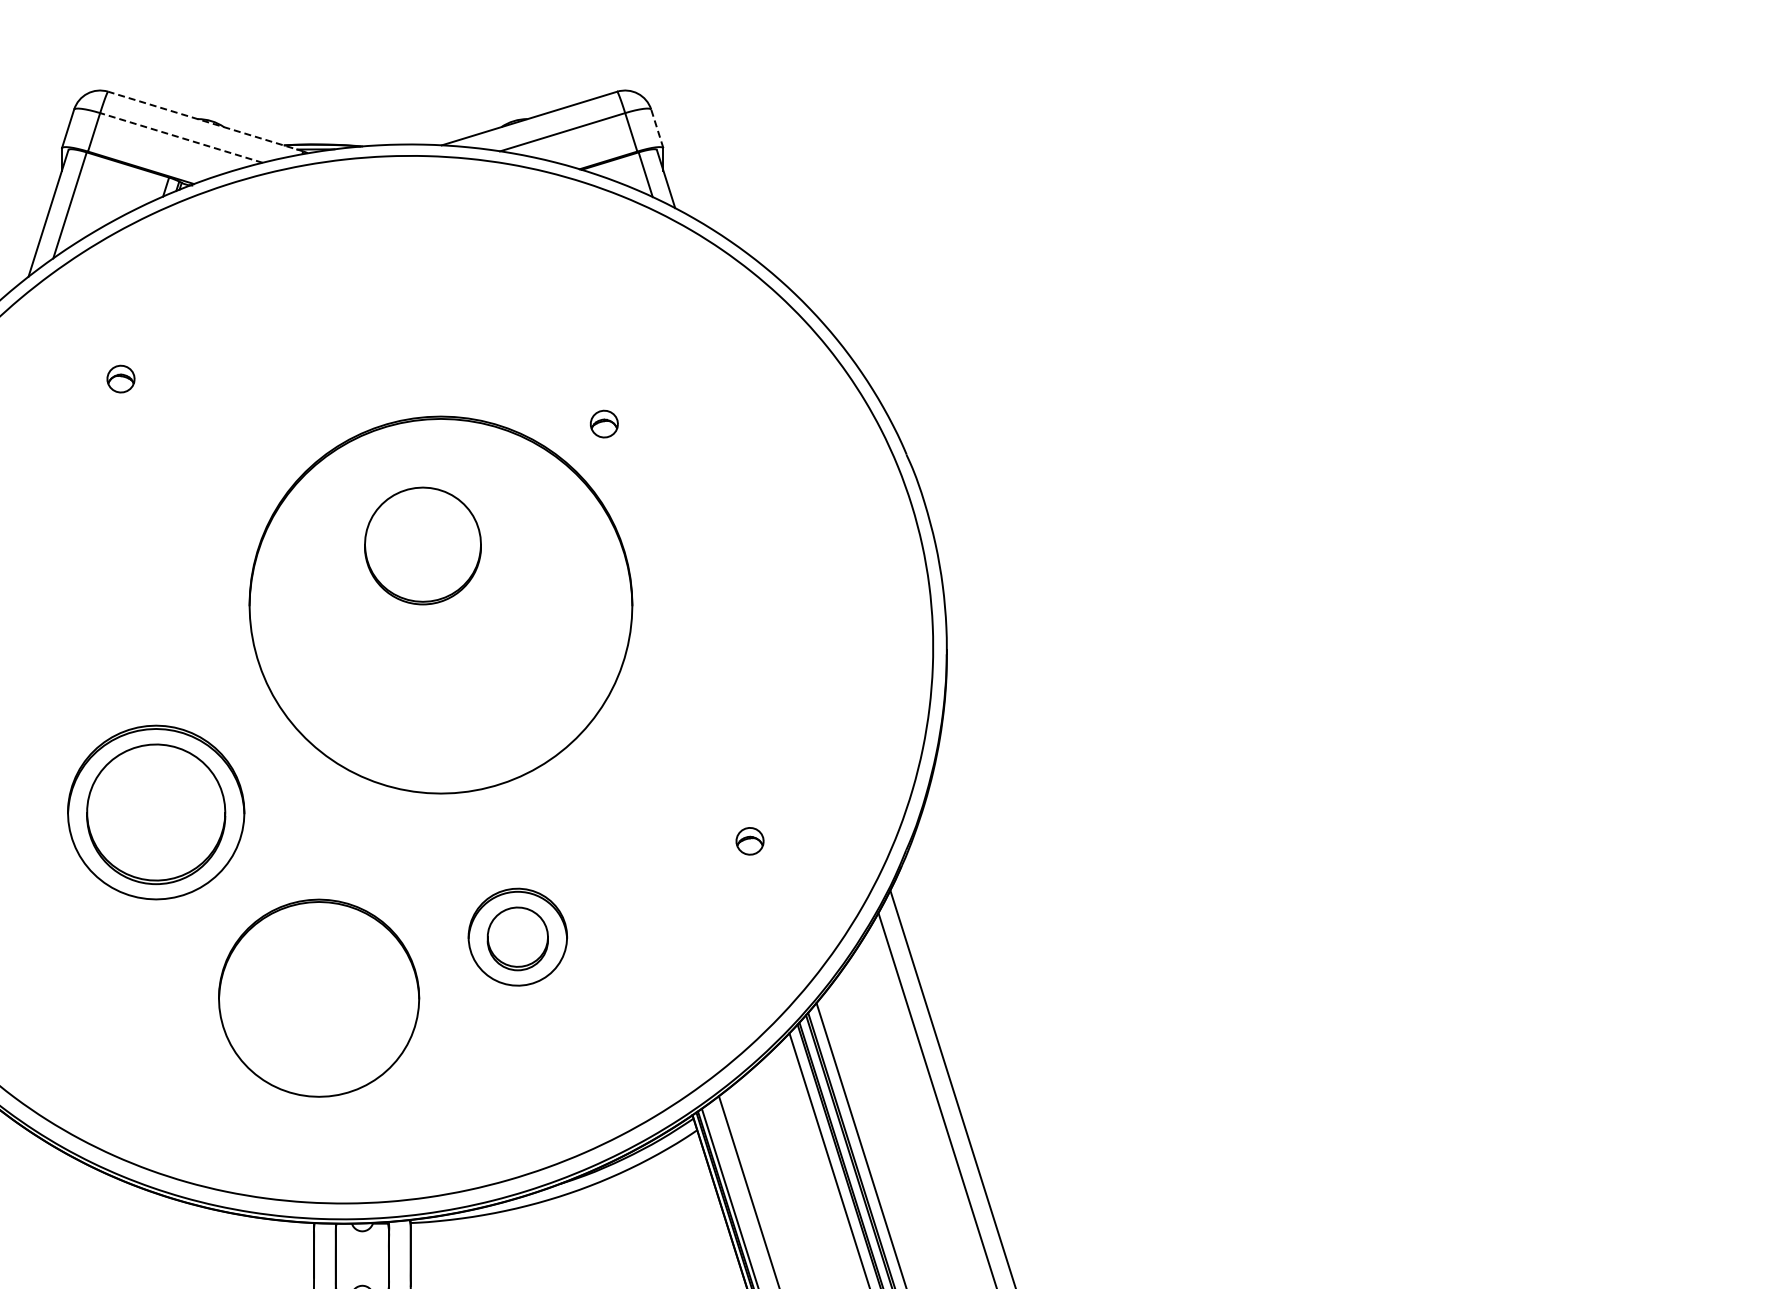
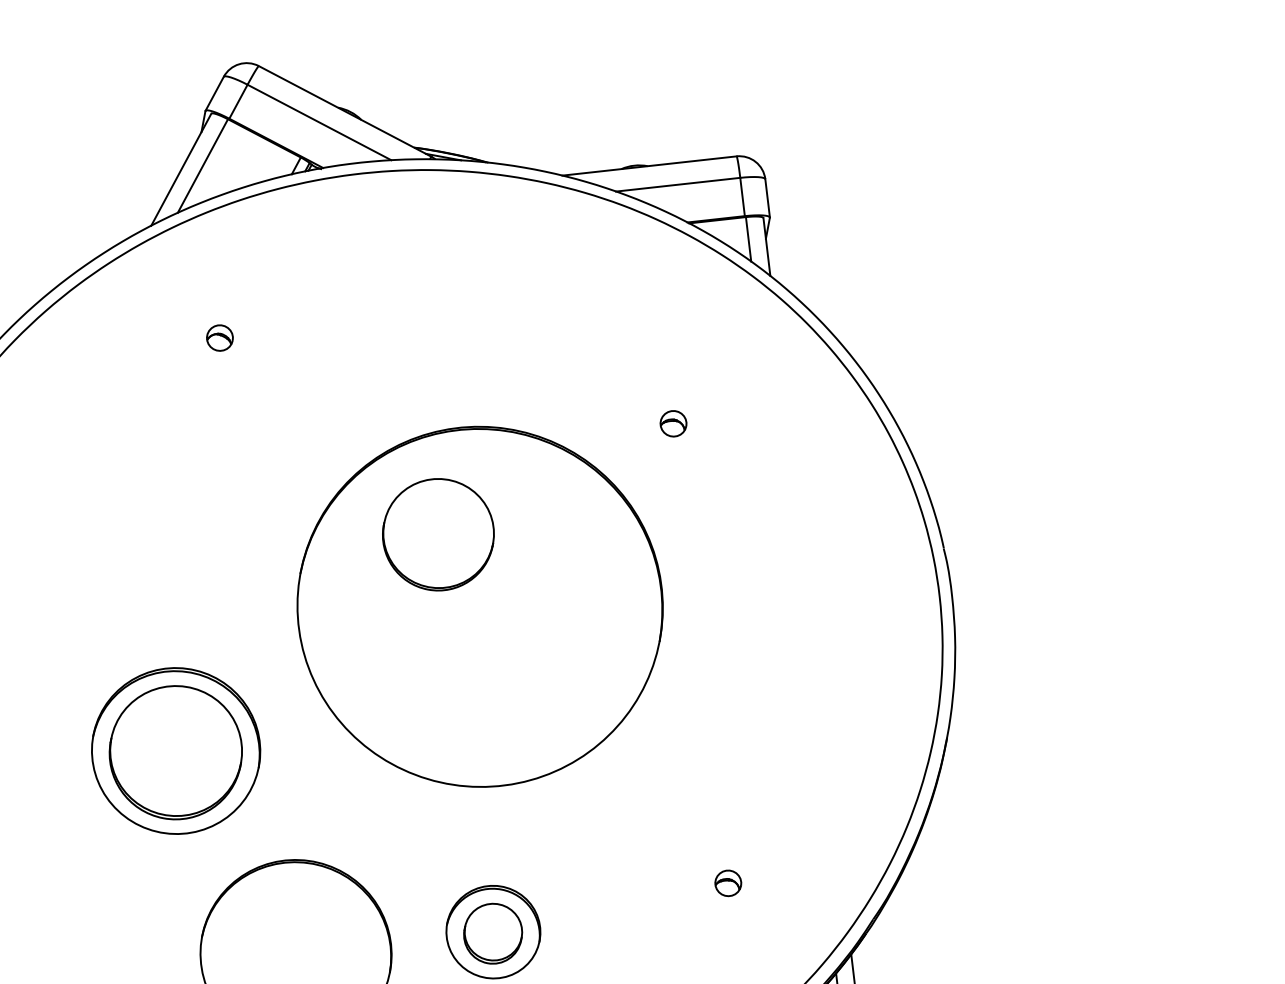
line: (205, 121) -> (344, 111), dashed -> solid
line: (657, 128) -> (767, 198), dashed -> solid
line: (181, 137) -> (319, 122), dashed -> solid
part: (604, 423) -> (673, 423), moved
part: (422, 545) -> (438, 534), moved

